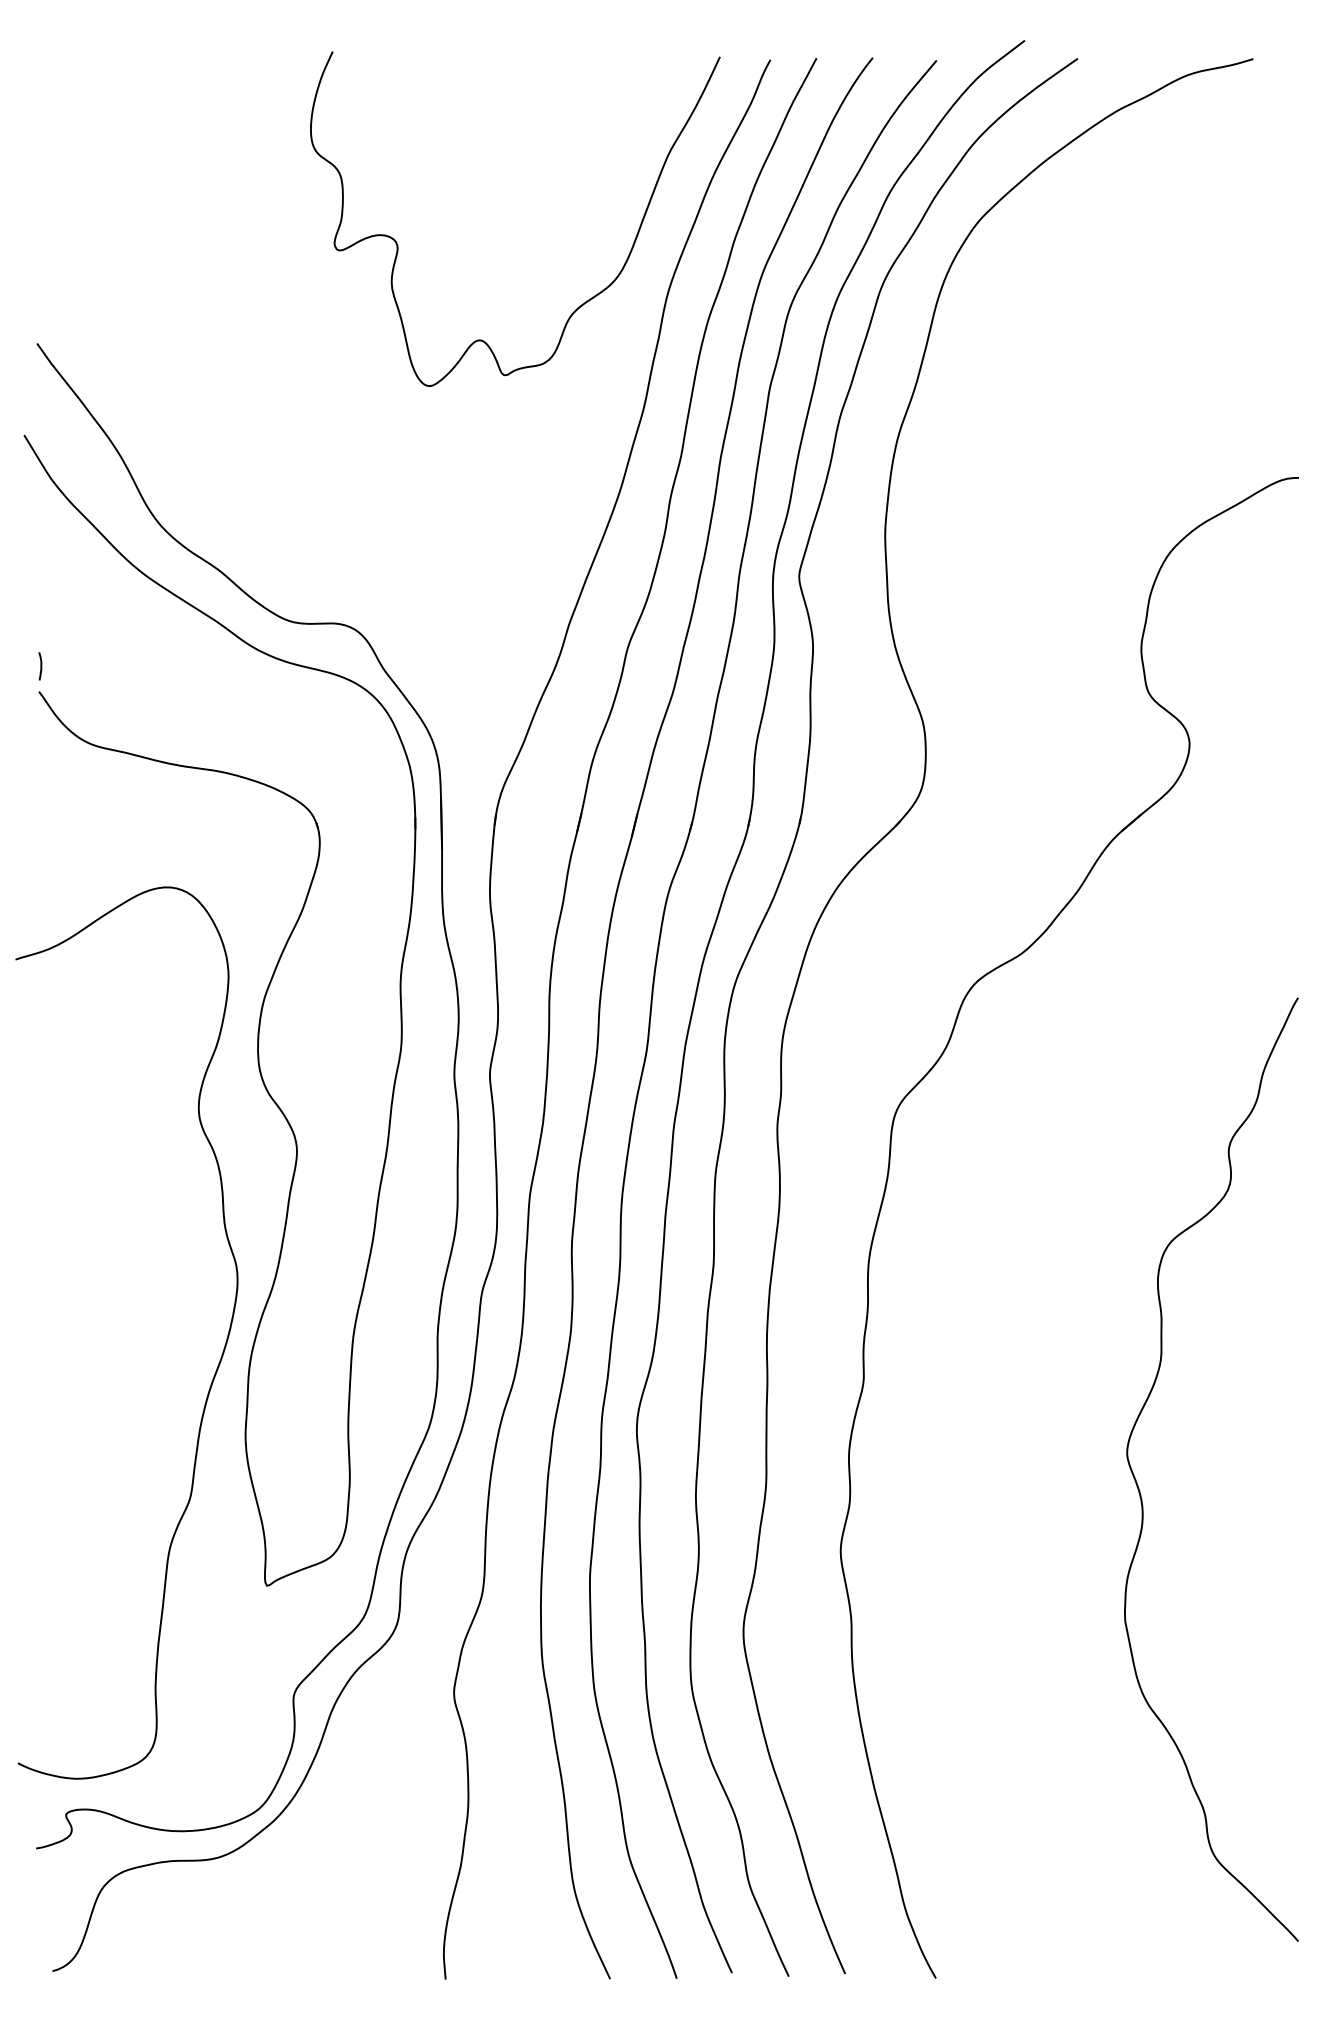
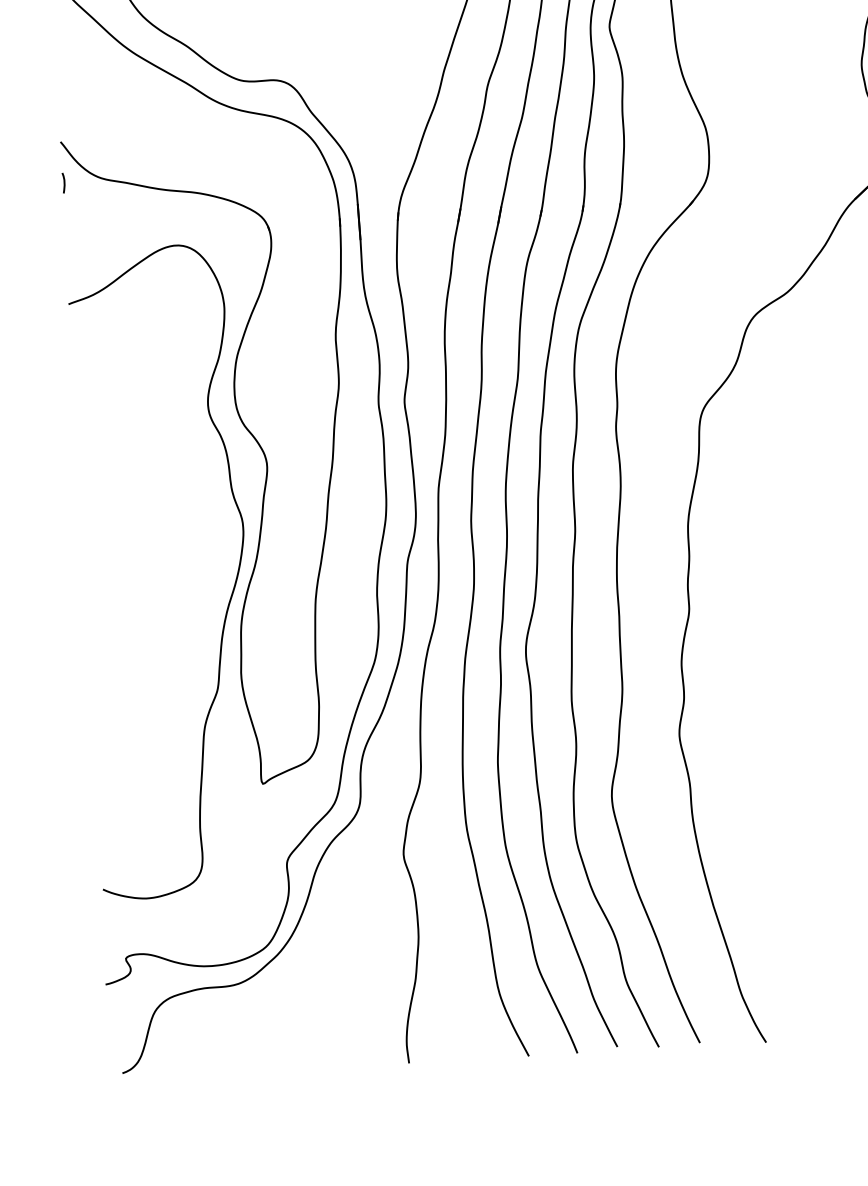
curve: (40, 666) -> (63, 183), moved
curve: (217, 1365) -> (232, 591), moved

